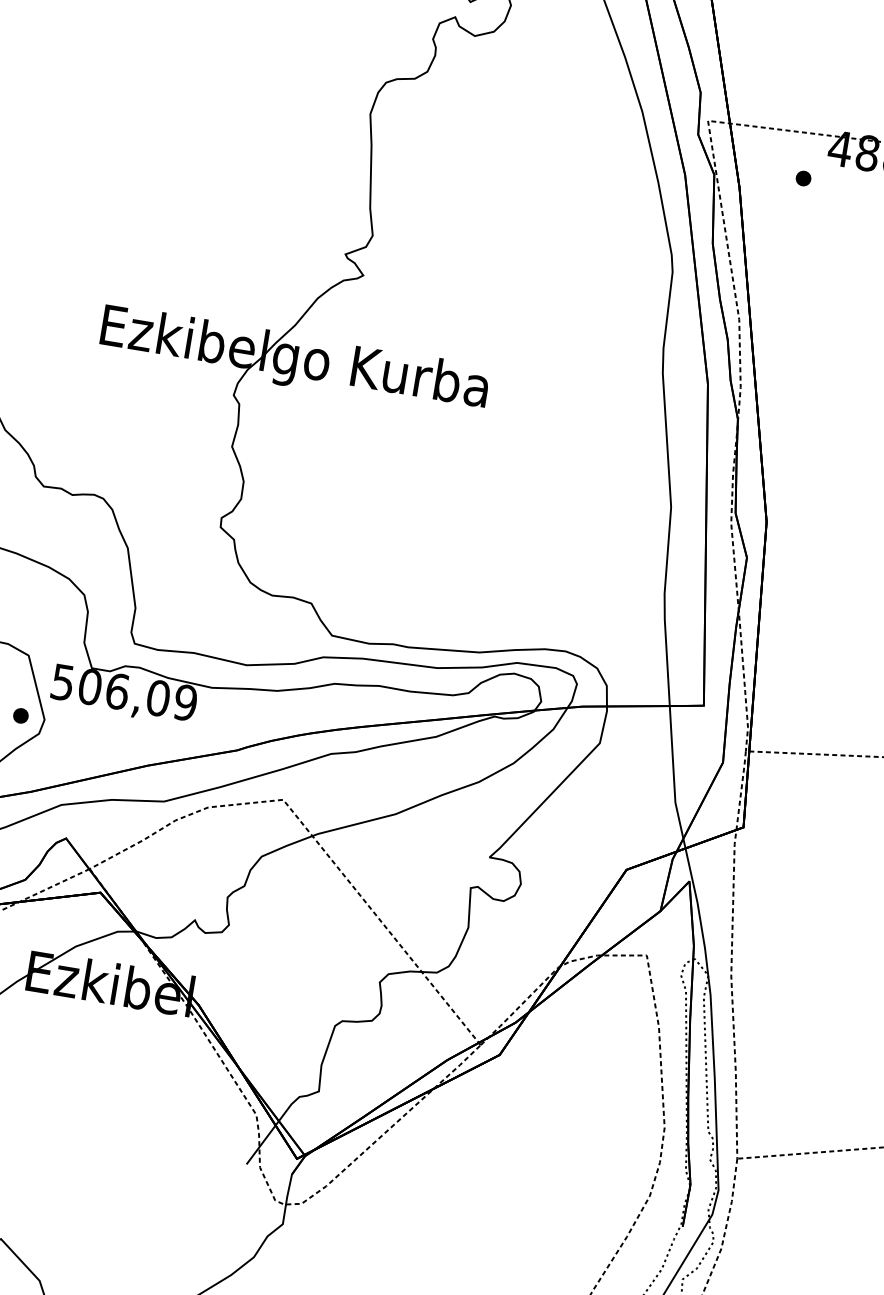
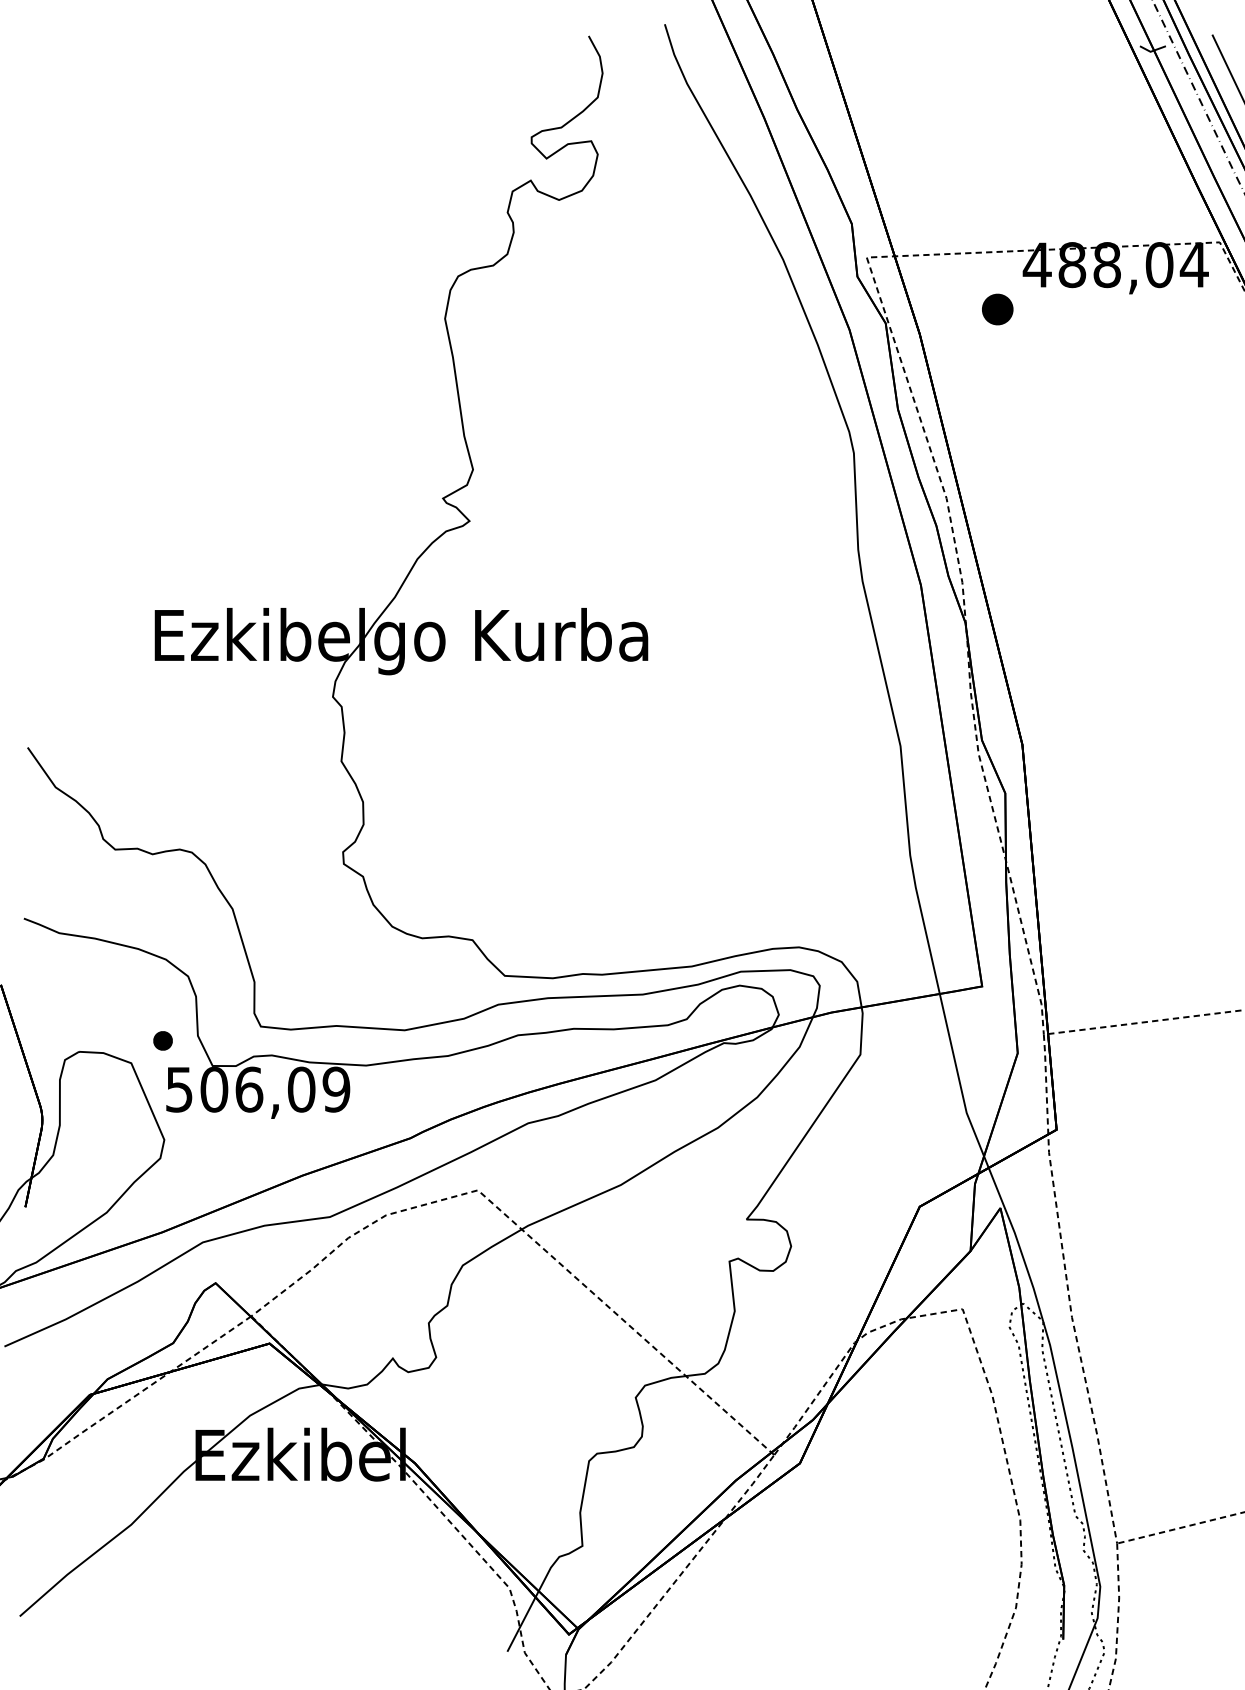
part: (803, 178) -> (997, 309), size x1.6
part: (20, 715) -> (162, 1040), moved

